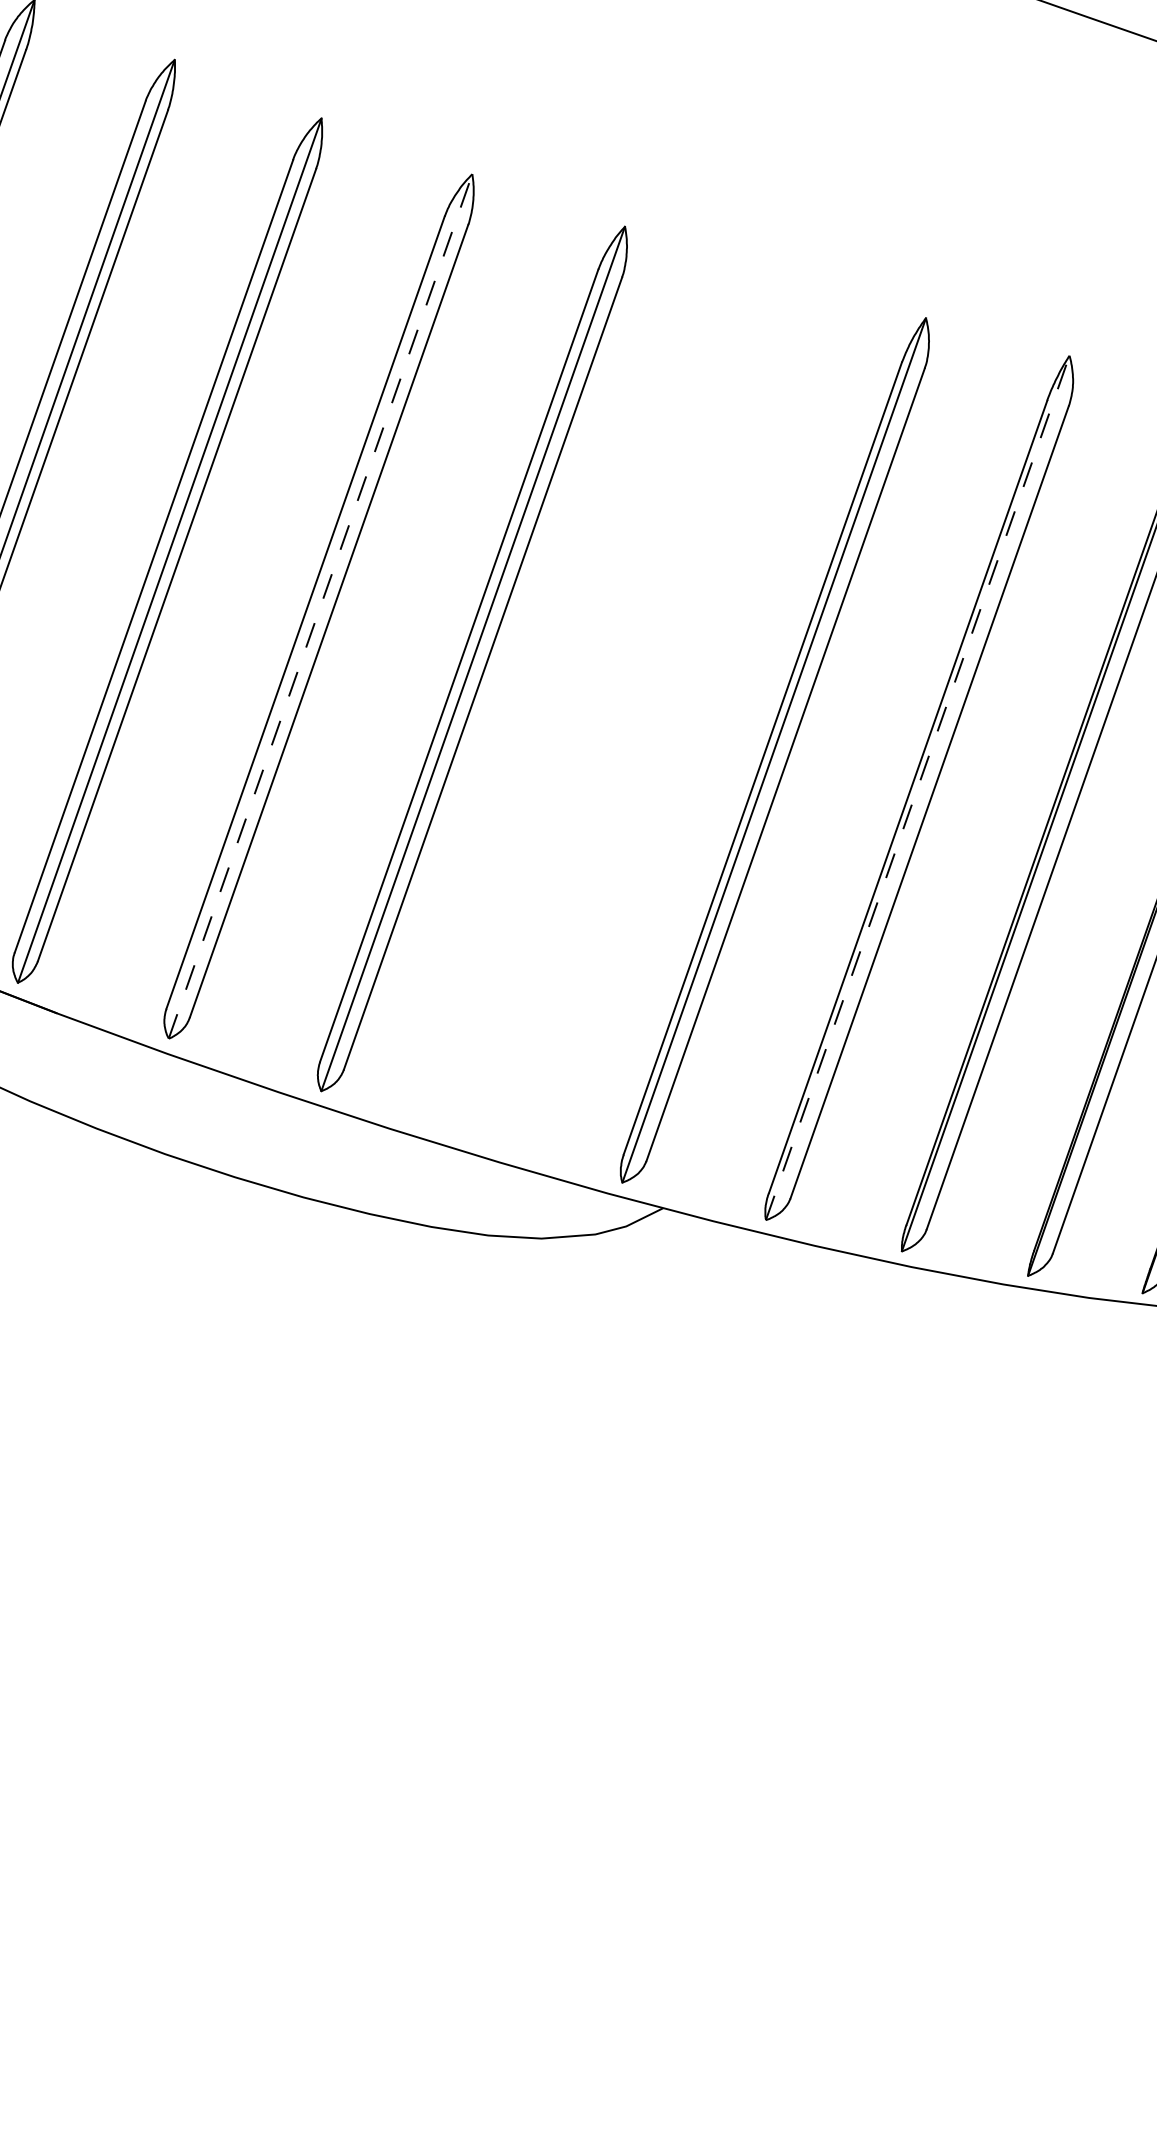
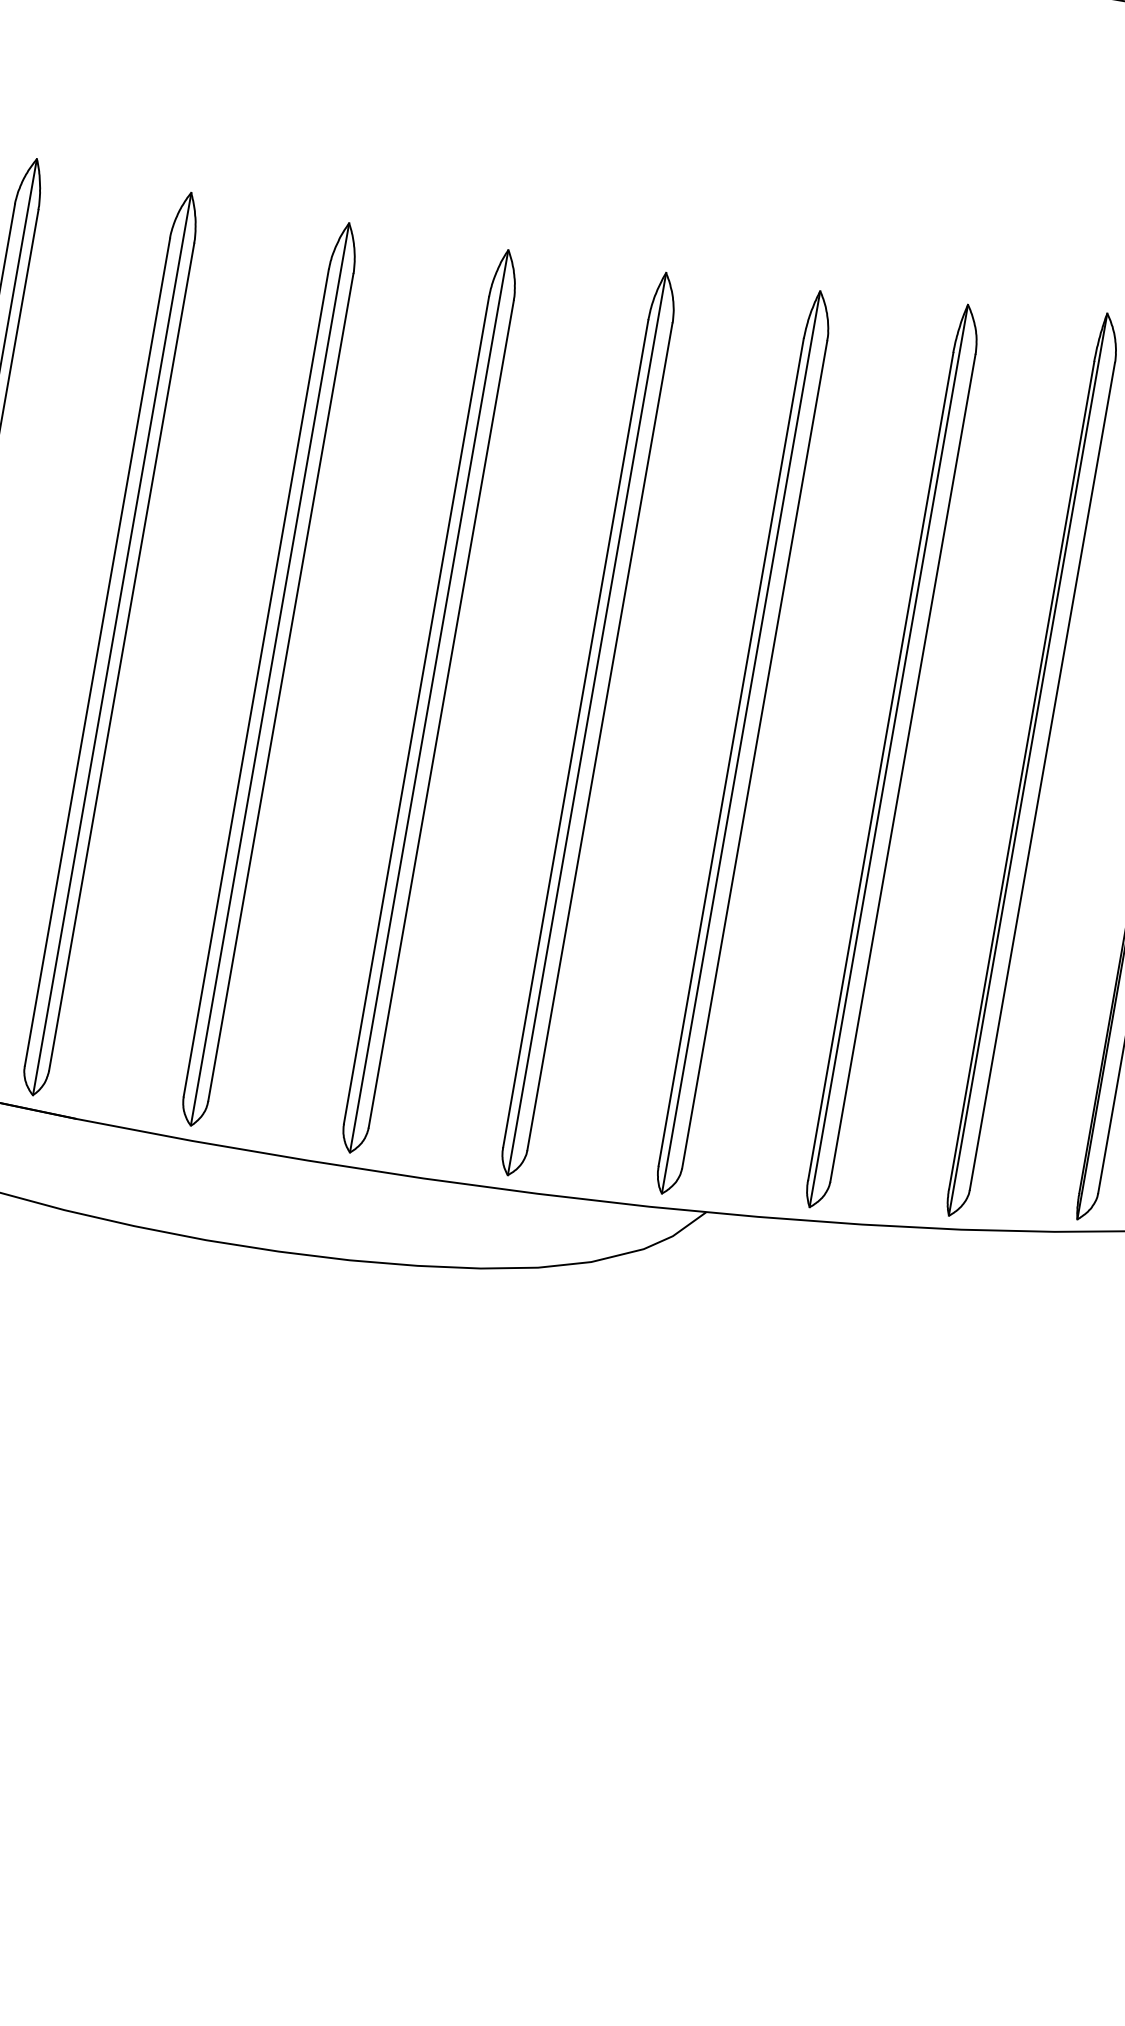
line: (320, 605) -> (269, 673), dashed -> solid
part: (625, 706) -> (587, 723), added
line: (917, 787) -> (888, 755), dashed -> solid

